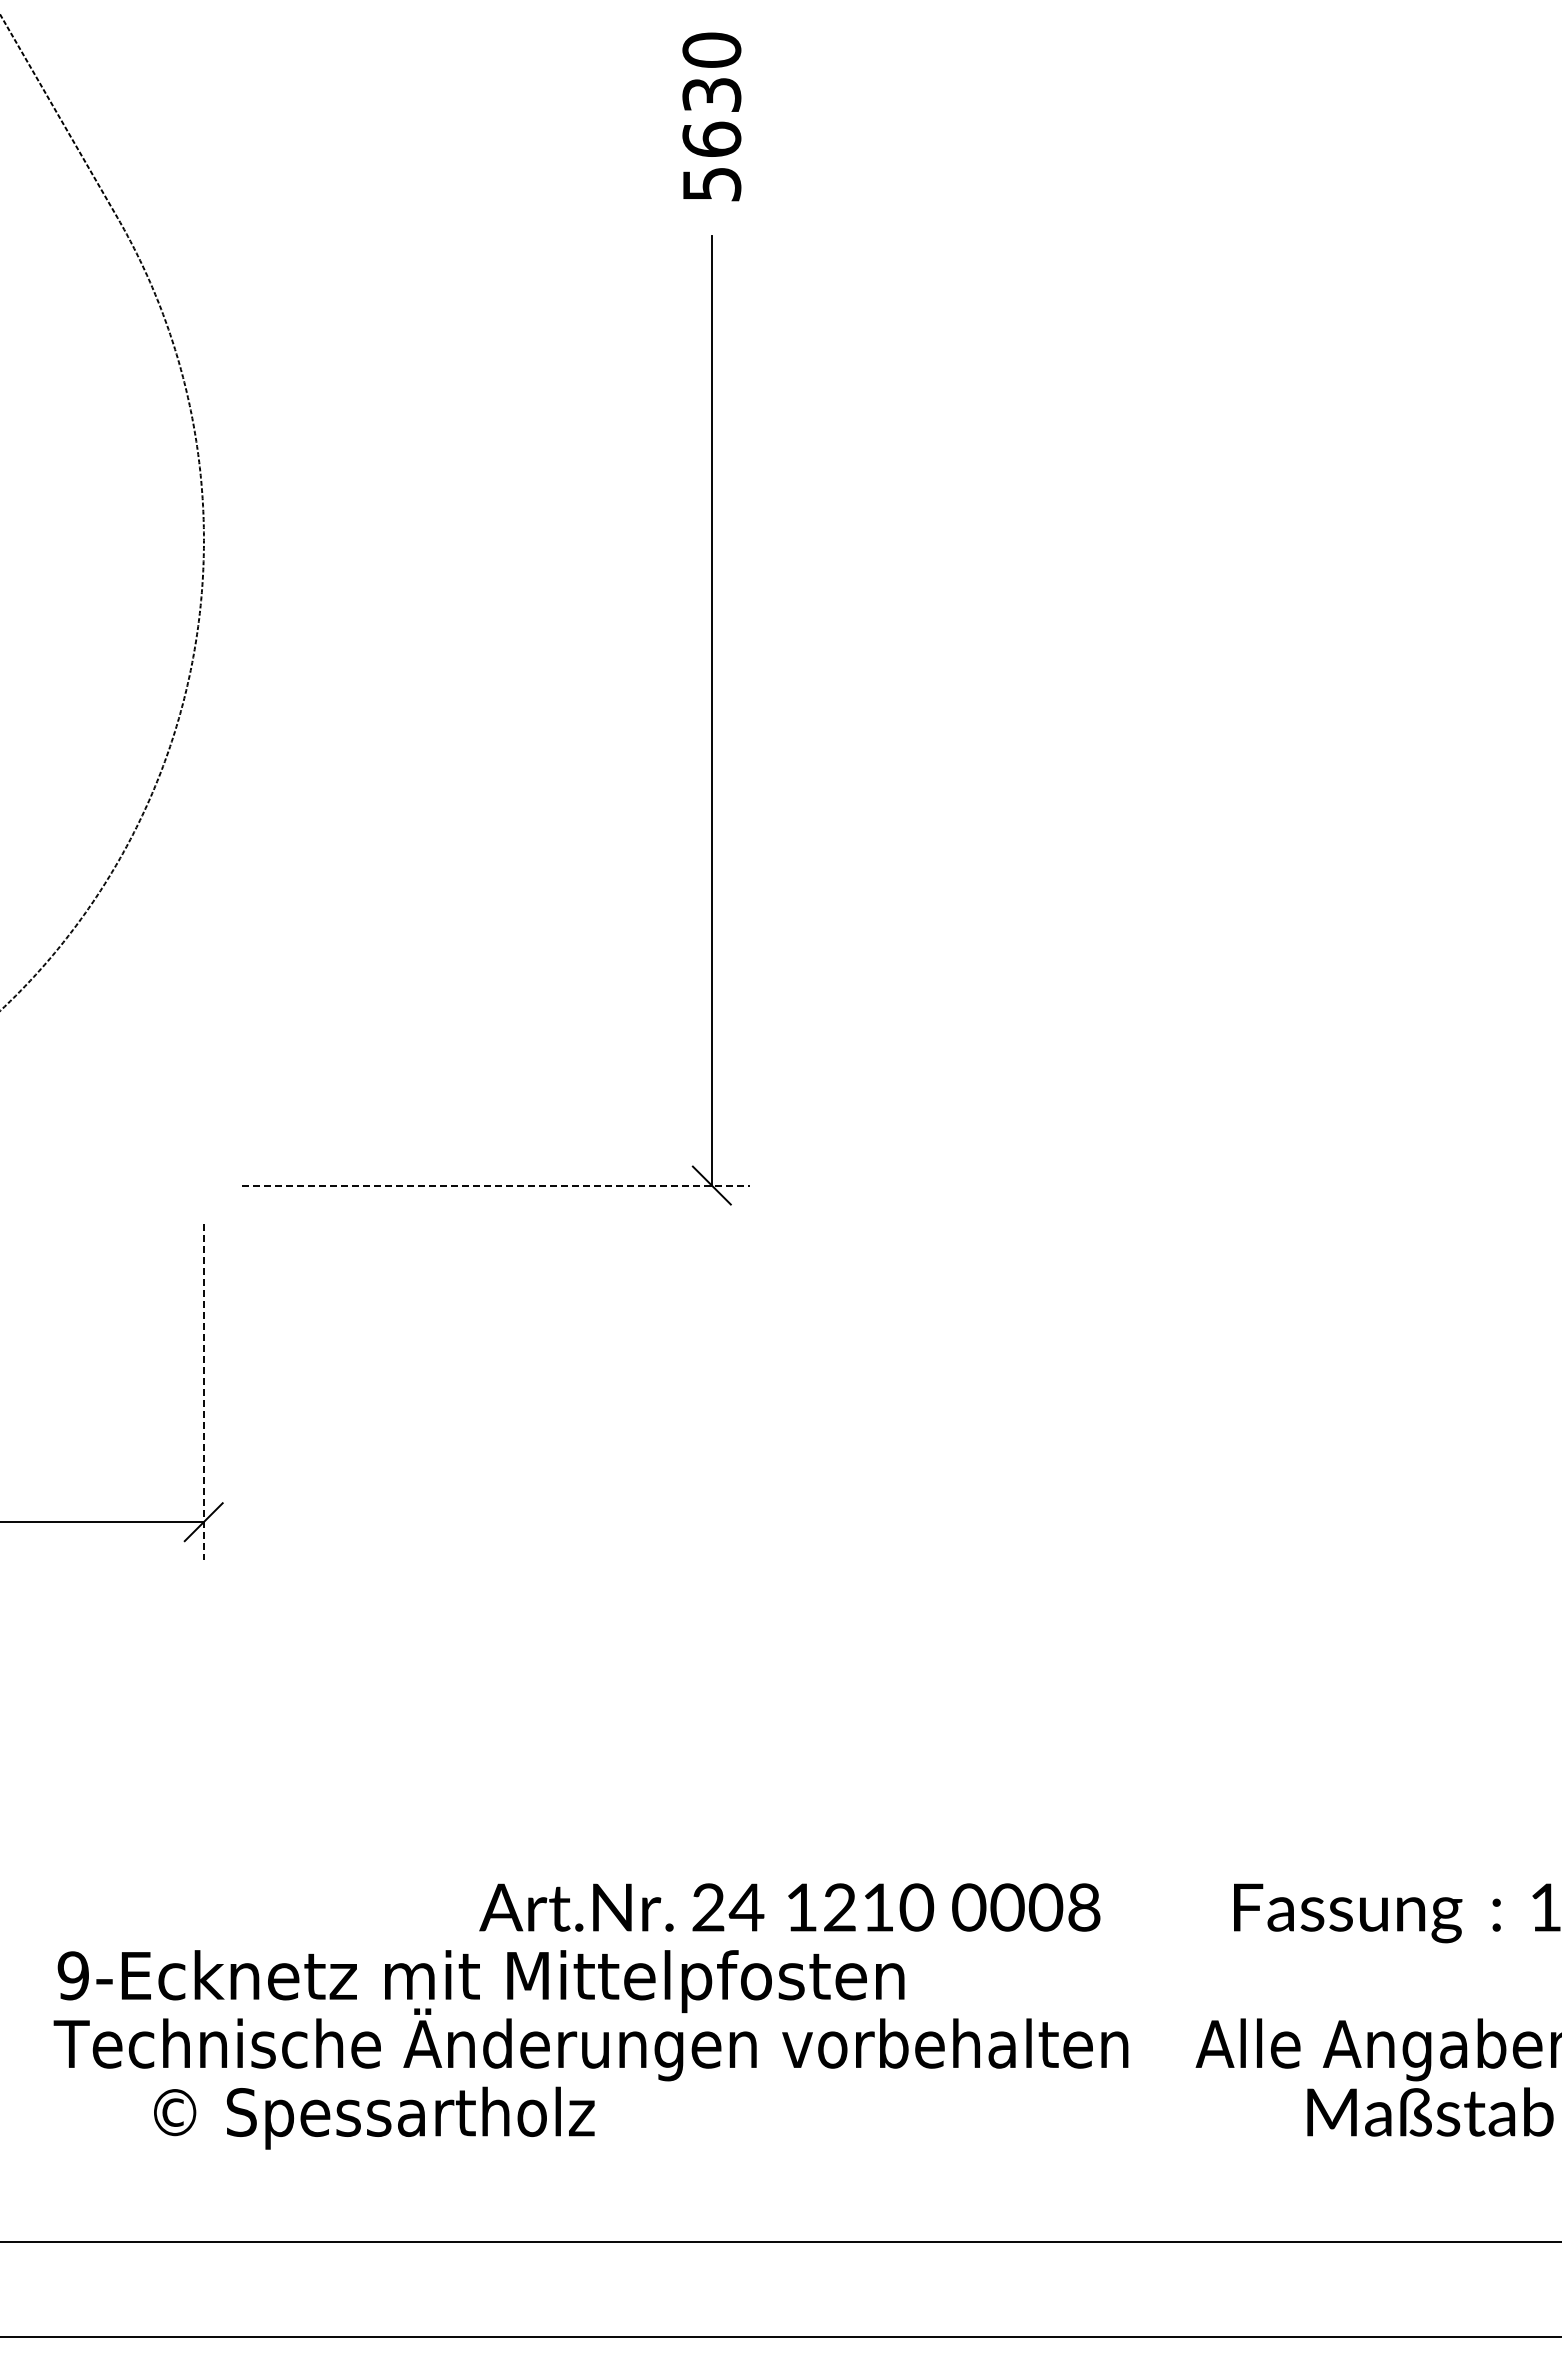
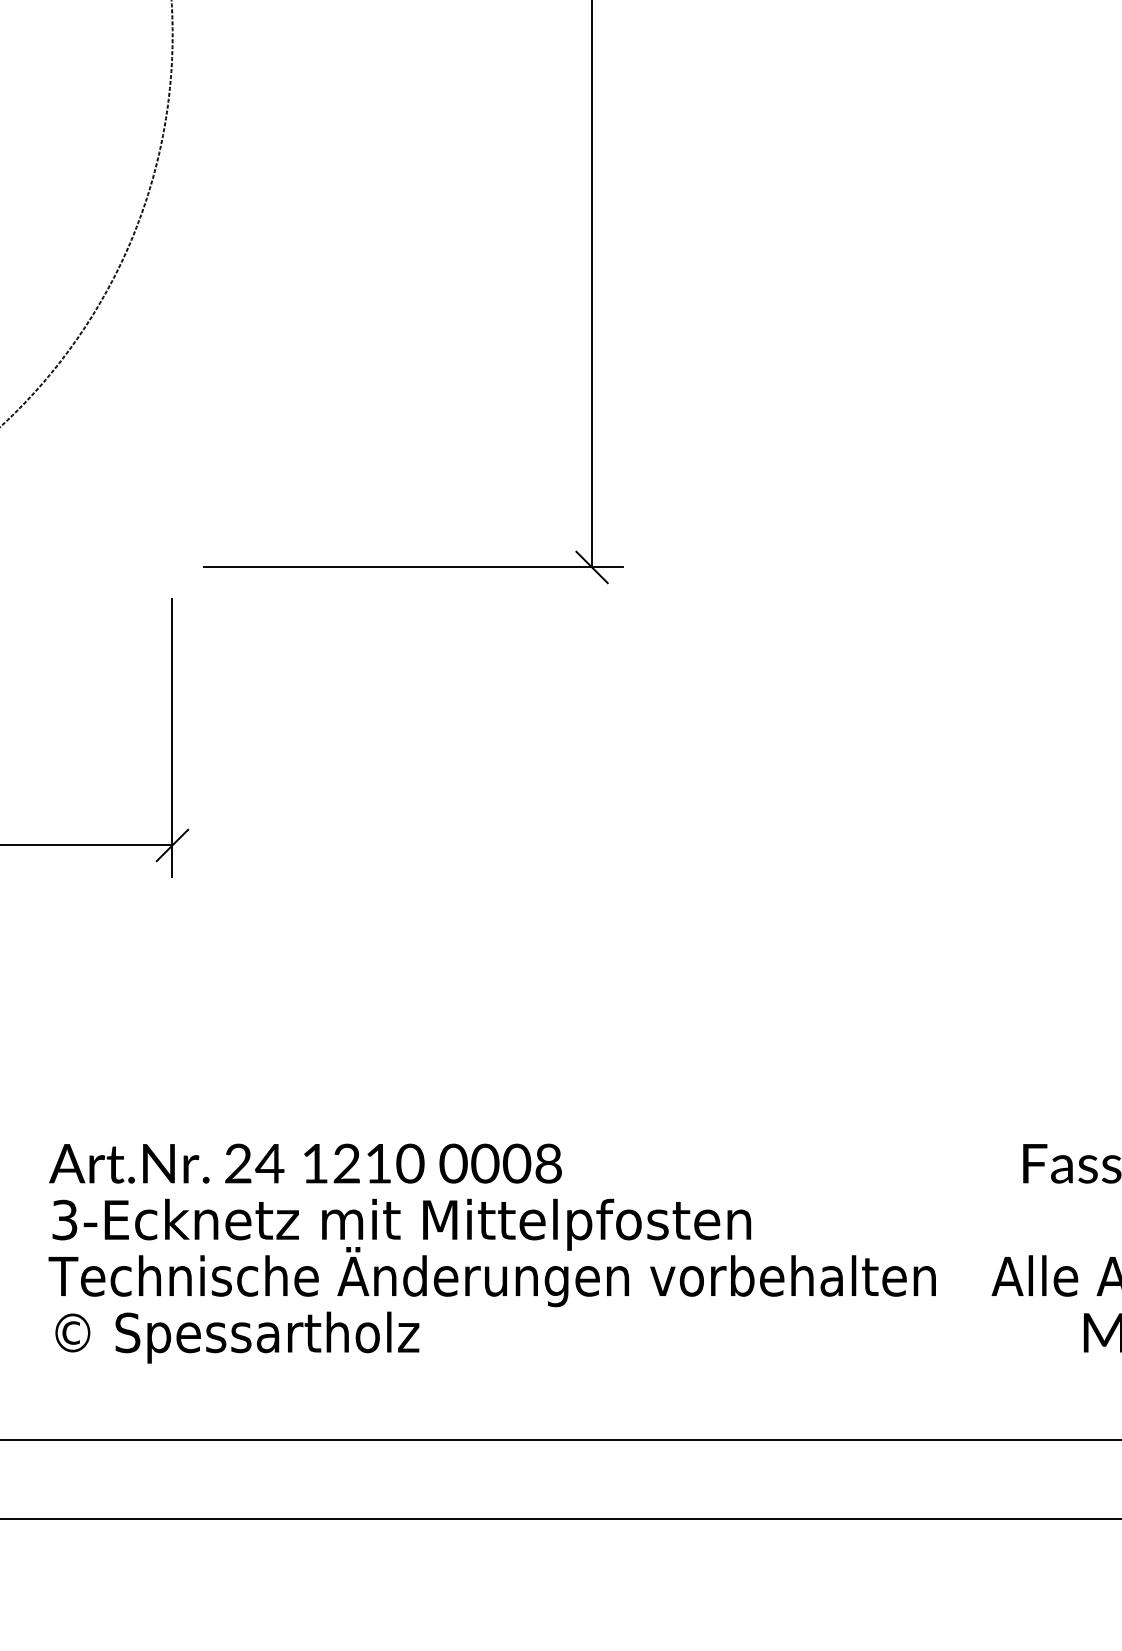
line: (496, 1185) -> (414, 567), dashed -> solid
line: (203, 1392) -> (172, 738), dashed -> solid
text: (789, 1907) -> (305, 1163), moved
text: (72, 1975) -> (64, 1219), 9-Ecknetz -> 3-Ecknetz
text: (374, 2117) -> (237, 1337), moved

